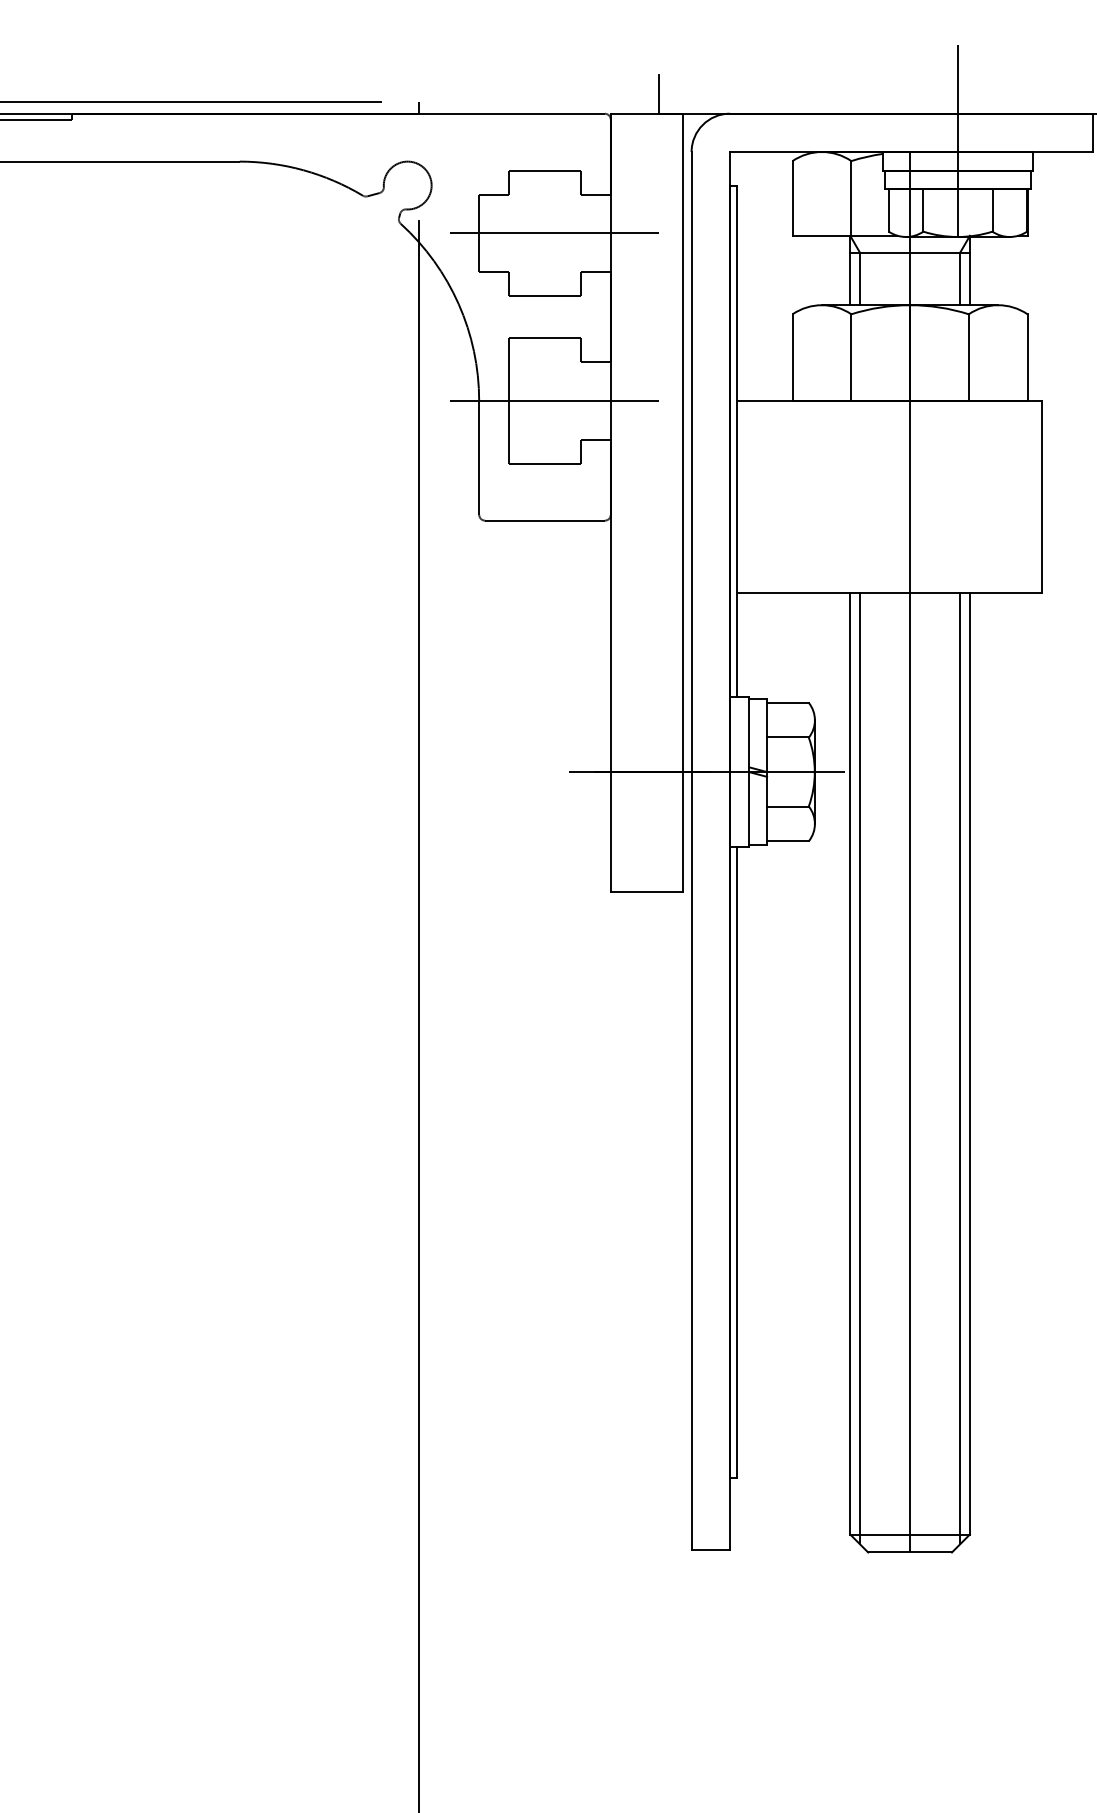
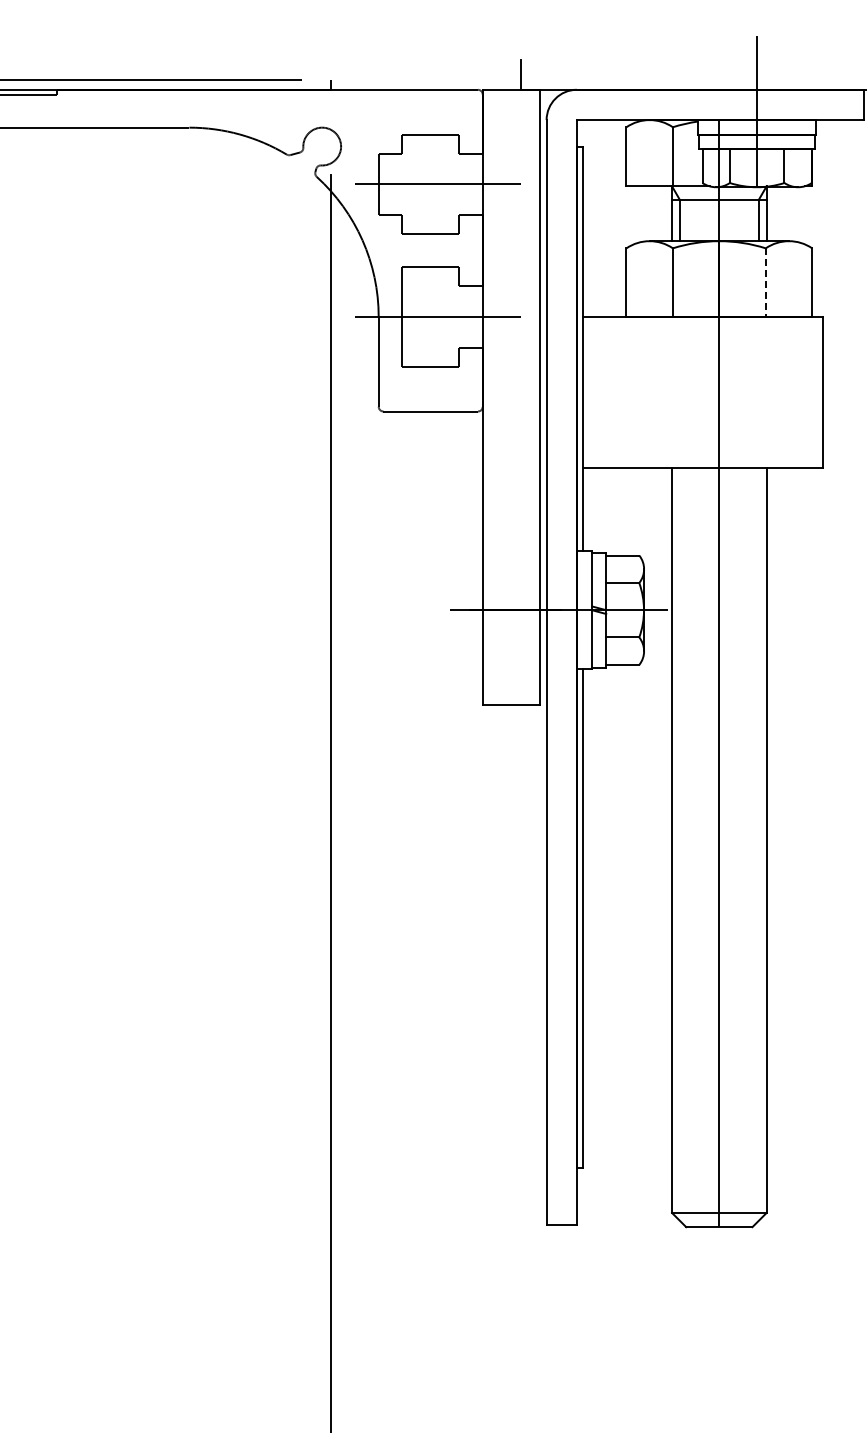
line: (968, 358) -> (765, 283), solid -> dashed
line: (859, 1068) -> (679, 844), removed
line: (959, 1068) -> (758, 844), removed

